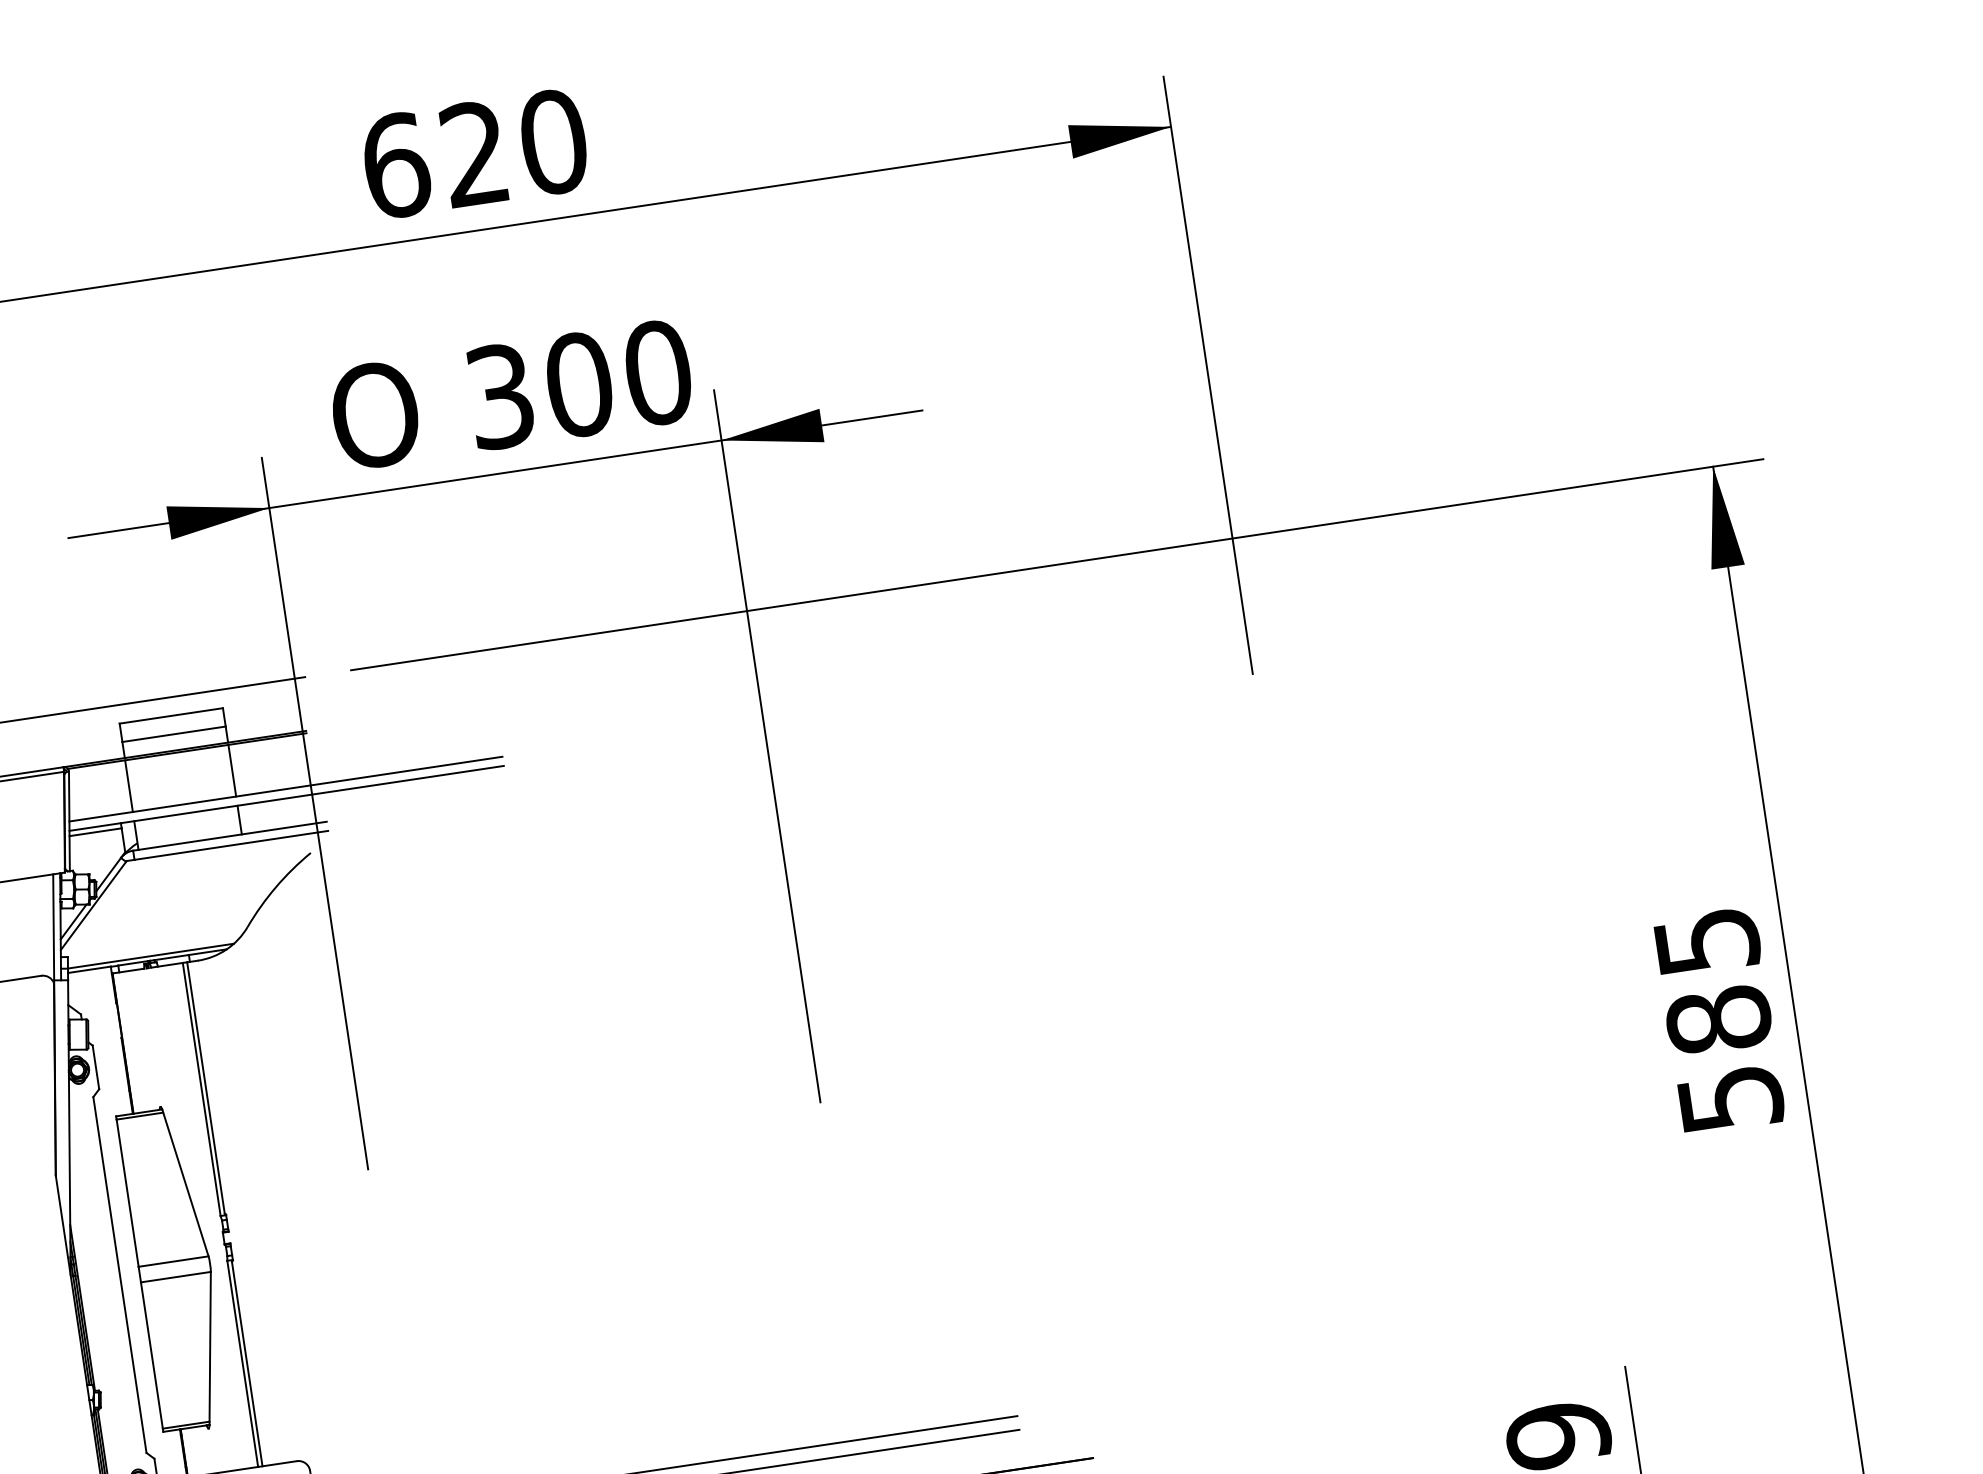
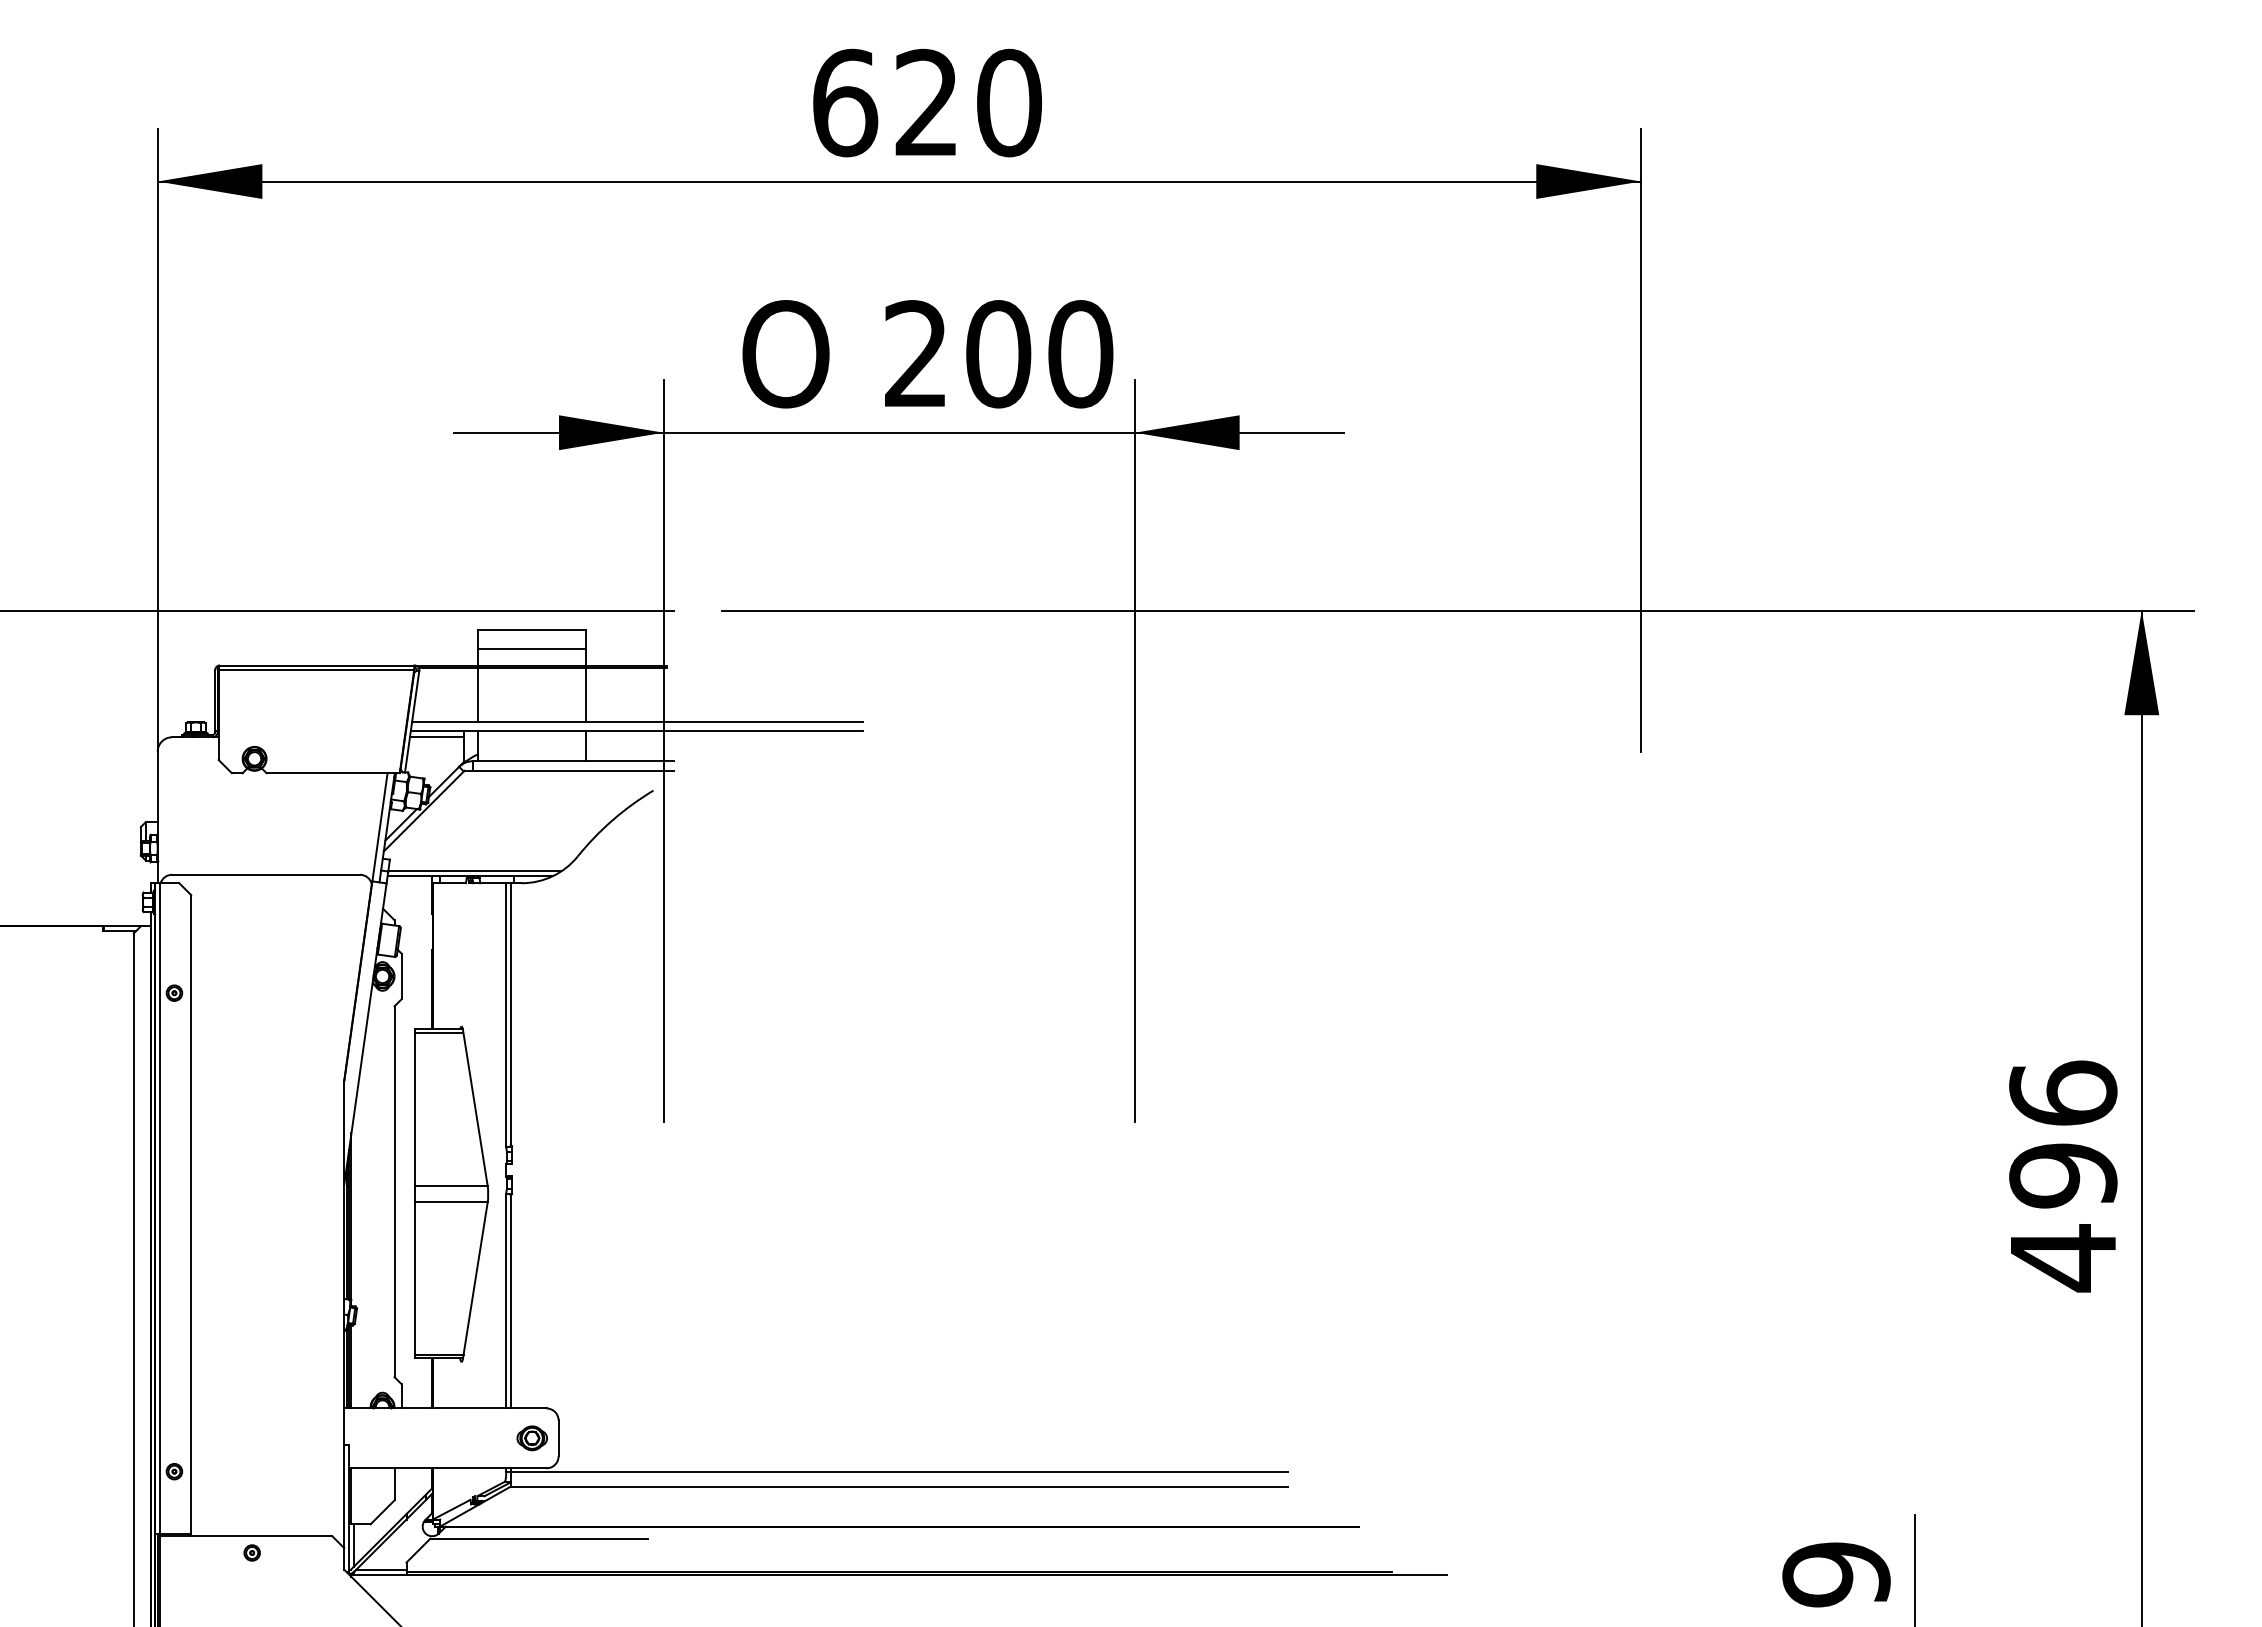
text: (500, 396) -> (916, 354), 300 -> 200
text: (1719, 1021) -> (2063, 1176), 585 -> 496

